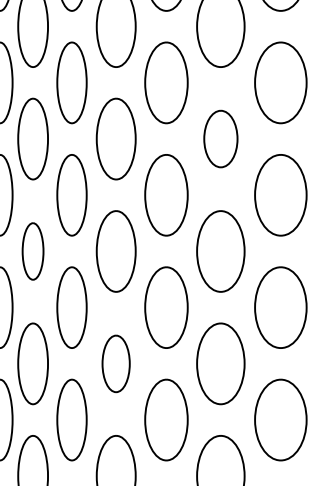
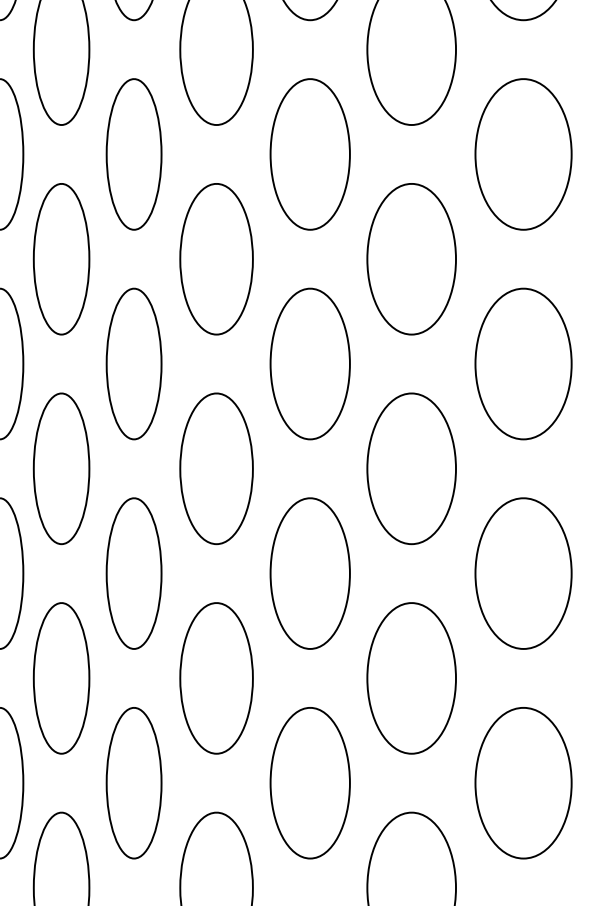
part: (220, 138) -> (411, 258), size x1.43
part: (32, 251) -> (60, 468), size x1.43
part: (115, 363) -> (215, 677), size x1.43

